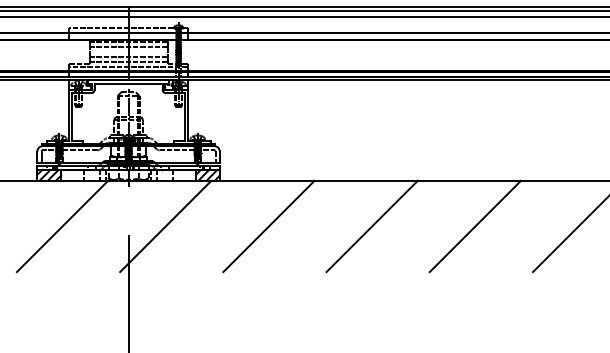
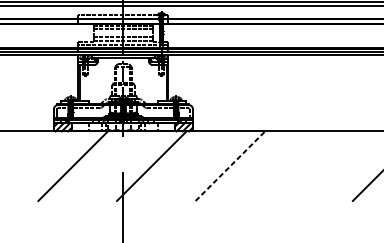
line: (268, 226) -> (230, 166), solid -> dashed
line: (371, 226) -> (308, 166), removed

